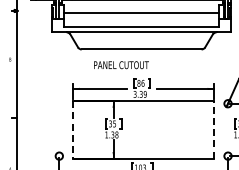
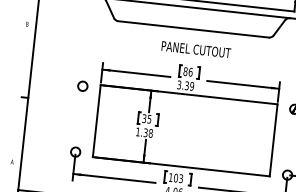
text: (121, 65) -> (196, 50), moved
circle: (58, 103) -> (81, 85), added
line: (73, 129) -> (97, 120), dashed -> solid
line: (214, 129) -> (274, 139), dashed -> solid

